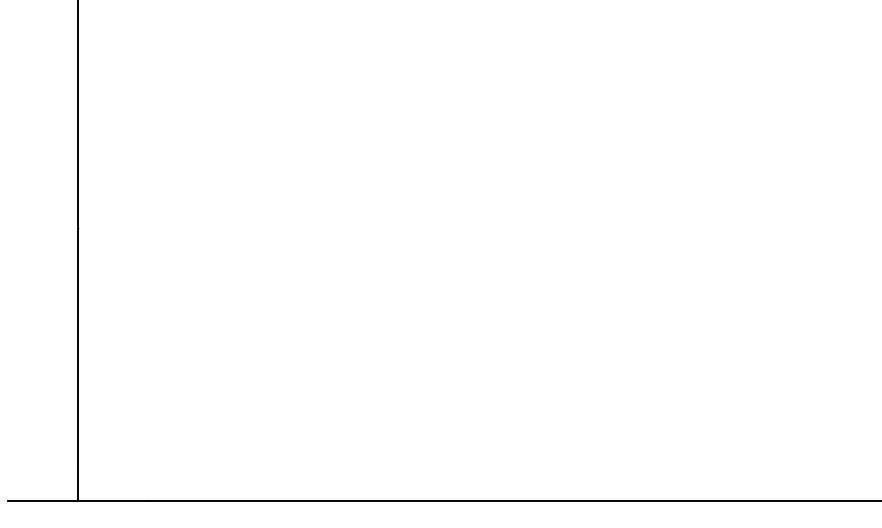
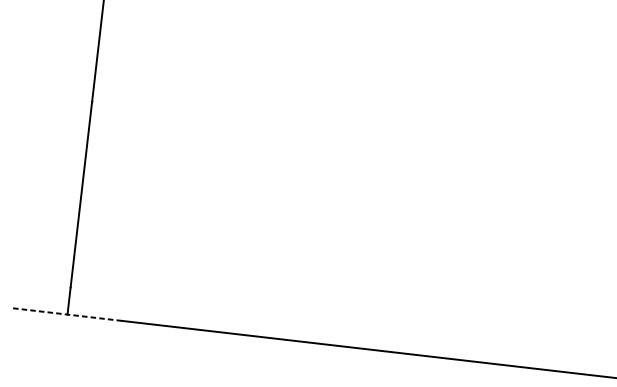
line: (78, 501) -> (67, 314), solid -> dashed

